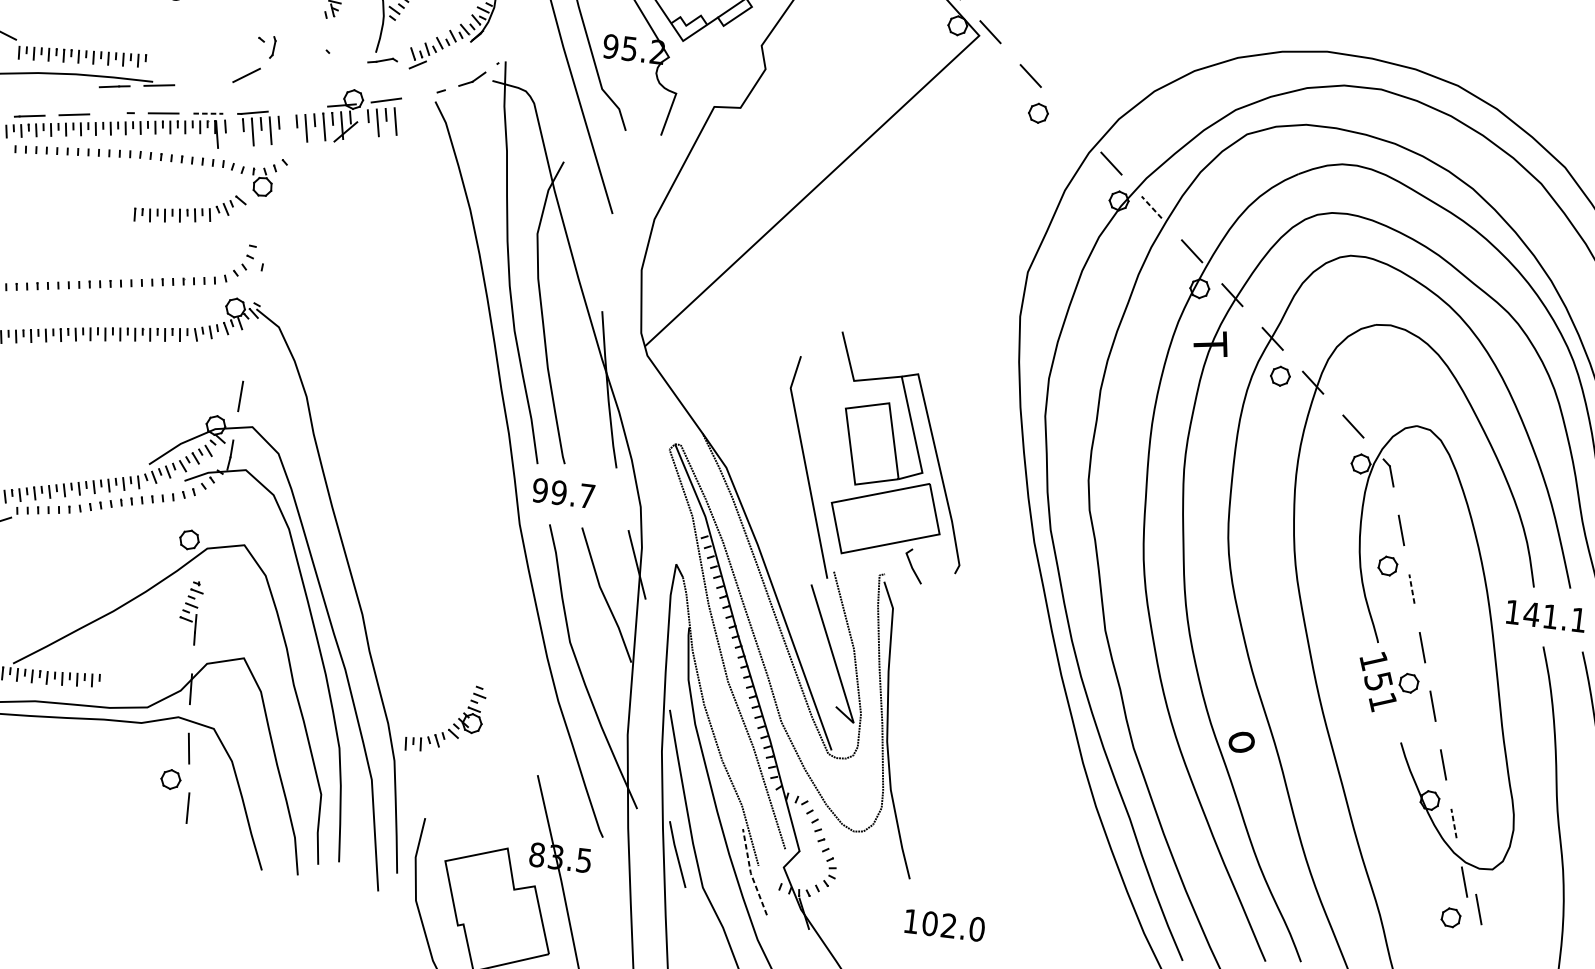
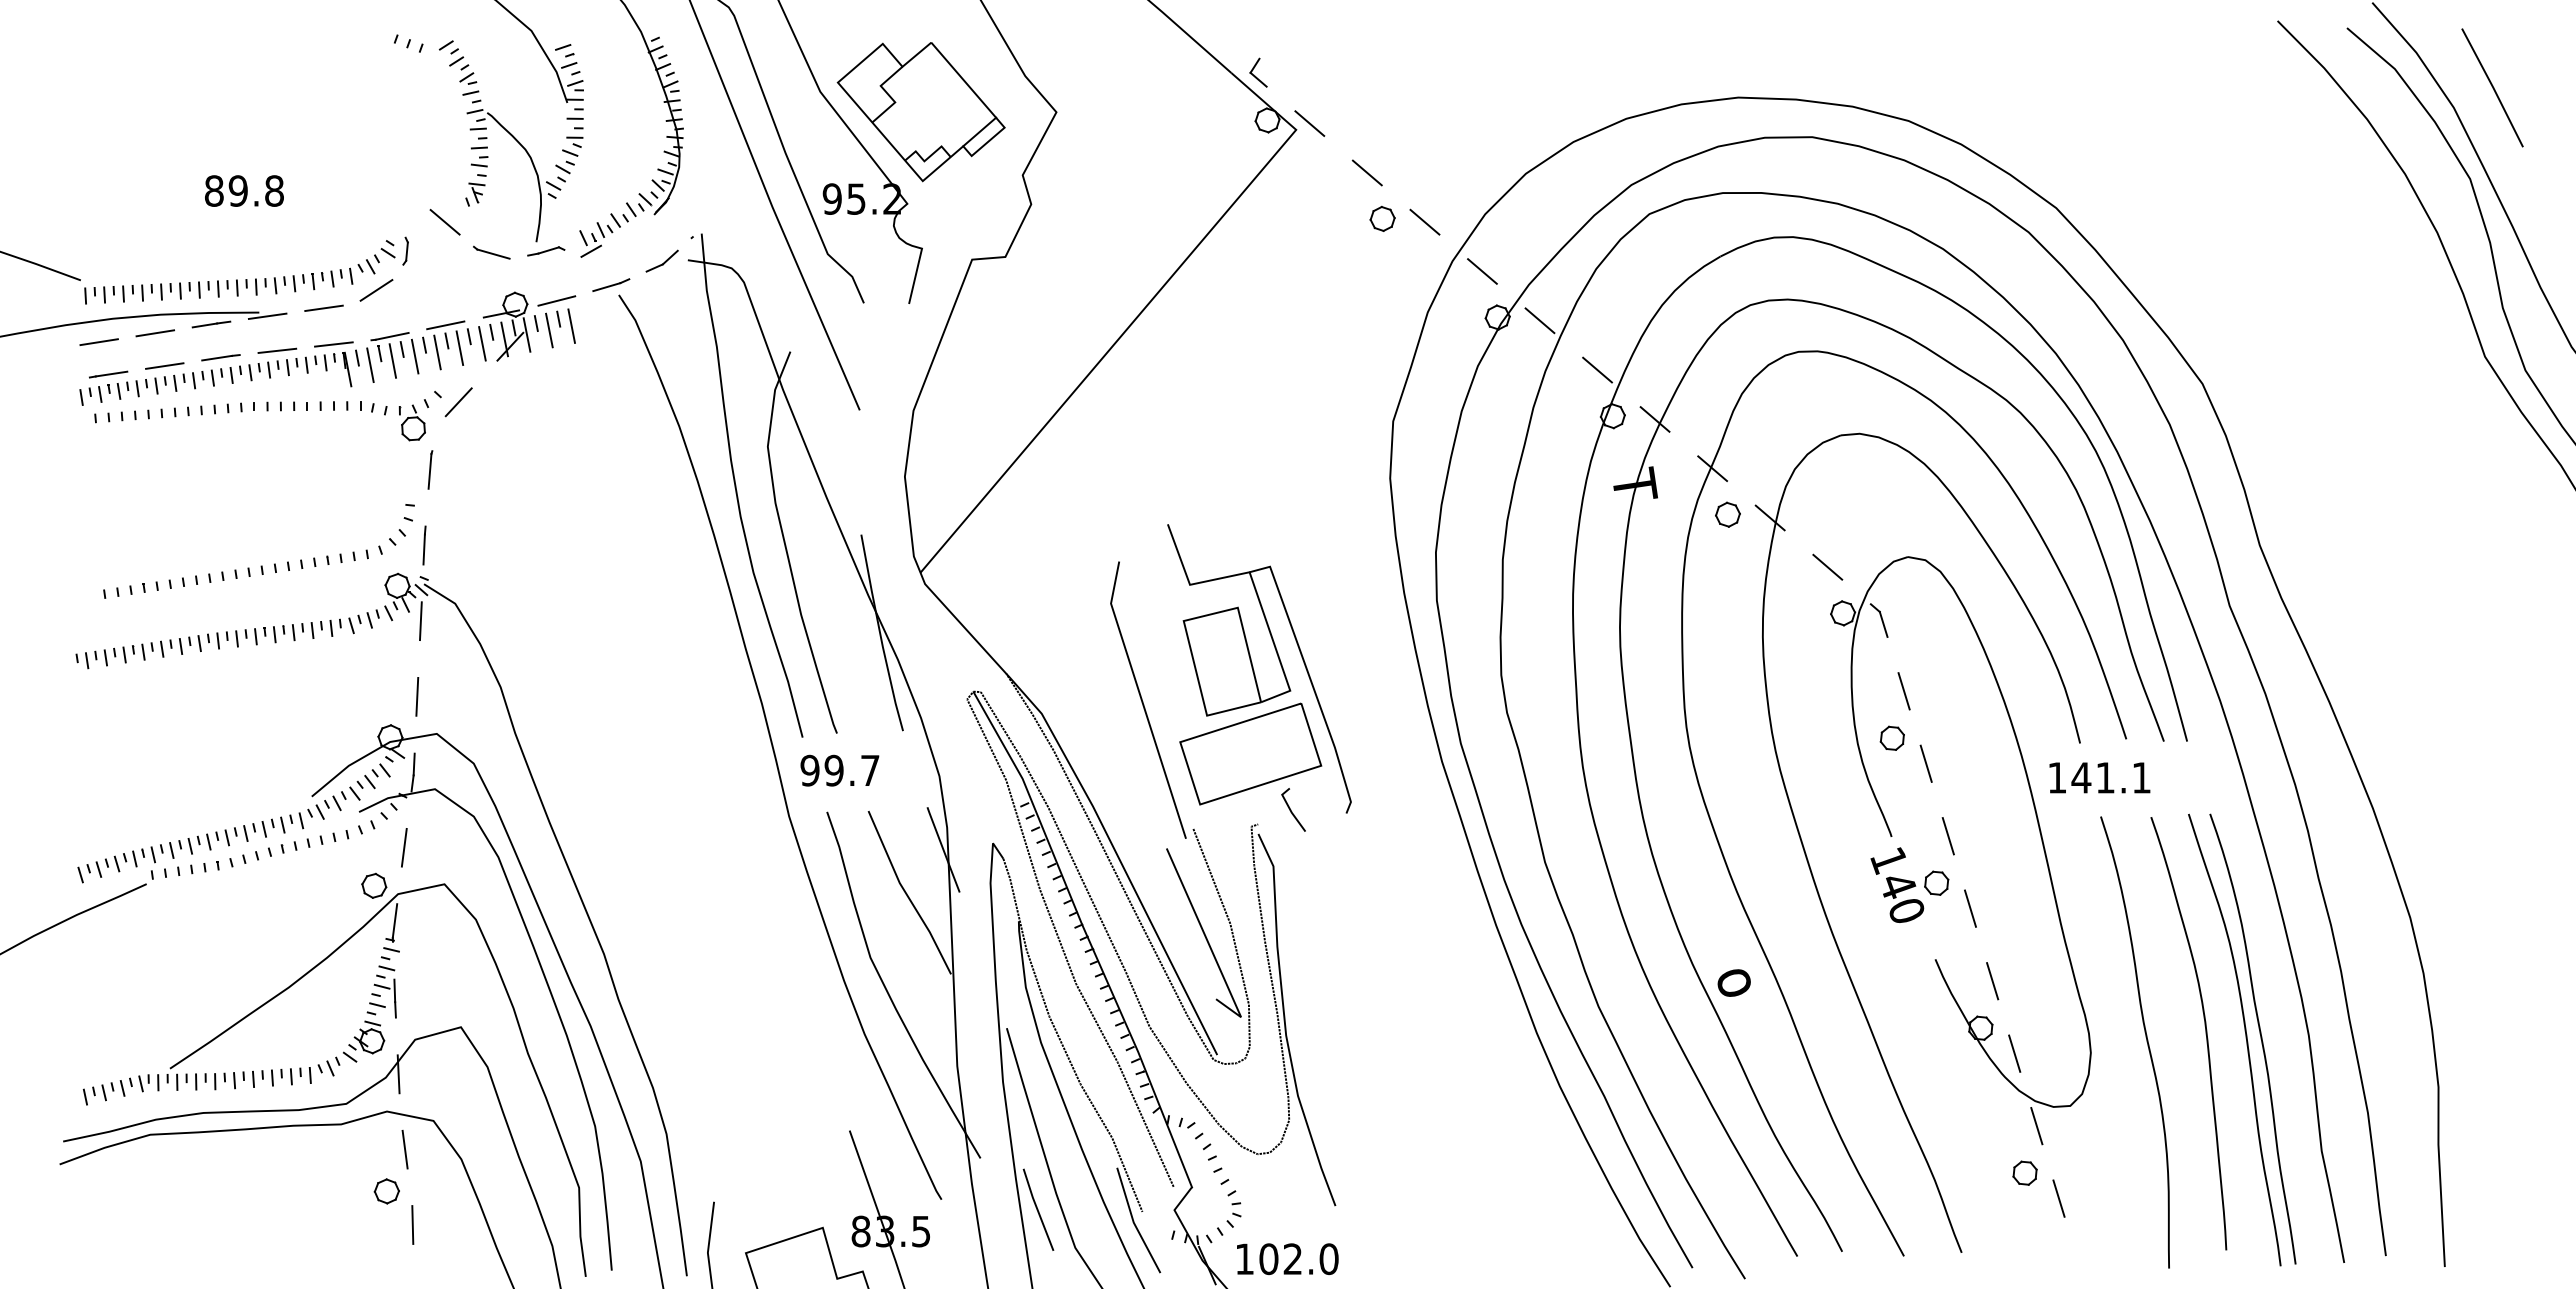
line: (306, 28) -> (444, 222), added
line: (341, 57) -> (493, 253), added
line: (203, 84) -> (323, 308), added
line: (70, 88) -> (155, 333), added
line: (24, 90) -> (98, 342), added
line: (426, 94) -> (606, 287), added
line: (297, 109) -> (445, 325), added
line: (115, 112) -> (216, 357), added
line: (208, 113) -> (333, 344), dashed -> solid
line: (1070, 119) -> (1424, 221), added
line: (359, 123) -> (526, 334), added
line: (288, 129) -> (437, 352), added
line: (234, 133) -> (370, 365), added
line: (300, 170) -> (458, 402), added
line: (1151, 207) -> (1539, 320), dashed -> solid
part: (190, 208) -> (325, 271), moved
line: (272, 220) -> (430, 469), added
line: (259, 282) -> (423, 549), added
line: (250, 337) -> (420, 621), added
line: (215, 512) -> (403, 847), added
line: (202, 568) -> (394, 920), added
line: (1412, 588) -> (1926, 763), dashed -> solid
text: (1380, 691) -> (1901, 898), 151 -> 140
part: (453, 723) -> (348, 1044), moved
line: (1453, 823) -> (2014, 1053), dashed -> solid
line: (750, 873) -> (1133, 1222), dashed -> solid
line: (1478, 909) -> (2058, 1198), moved
text: (944, 924) -> (1287, 1258), moved

